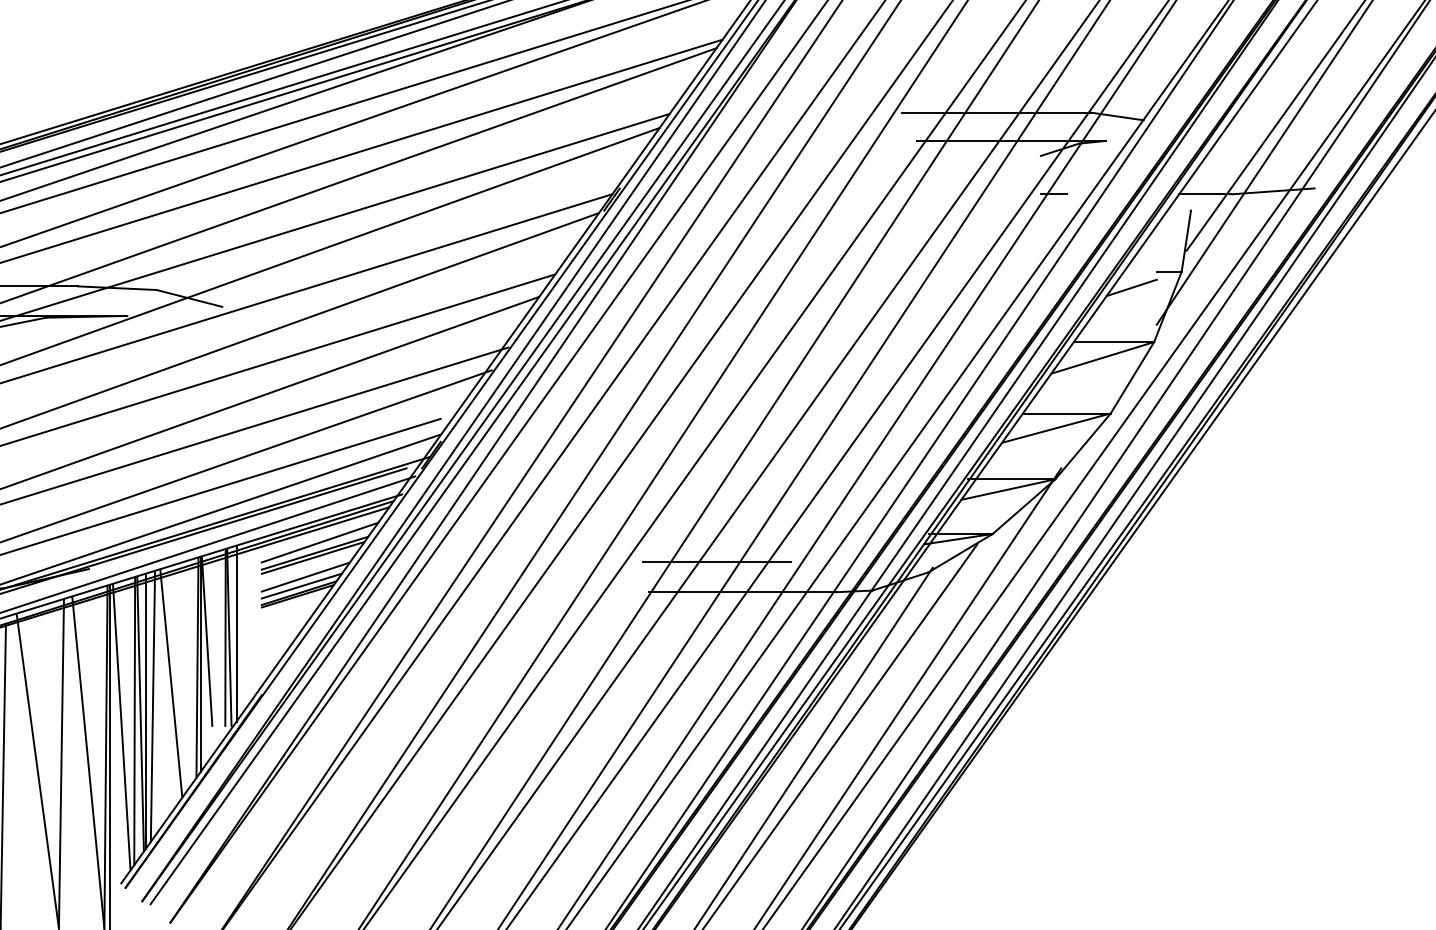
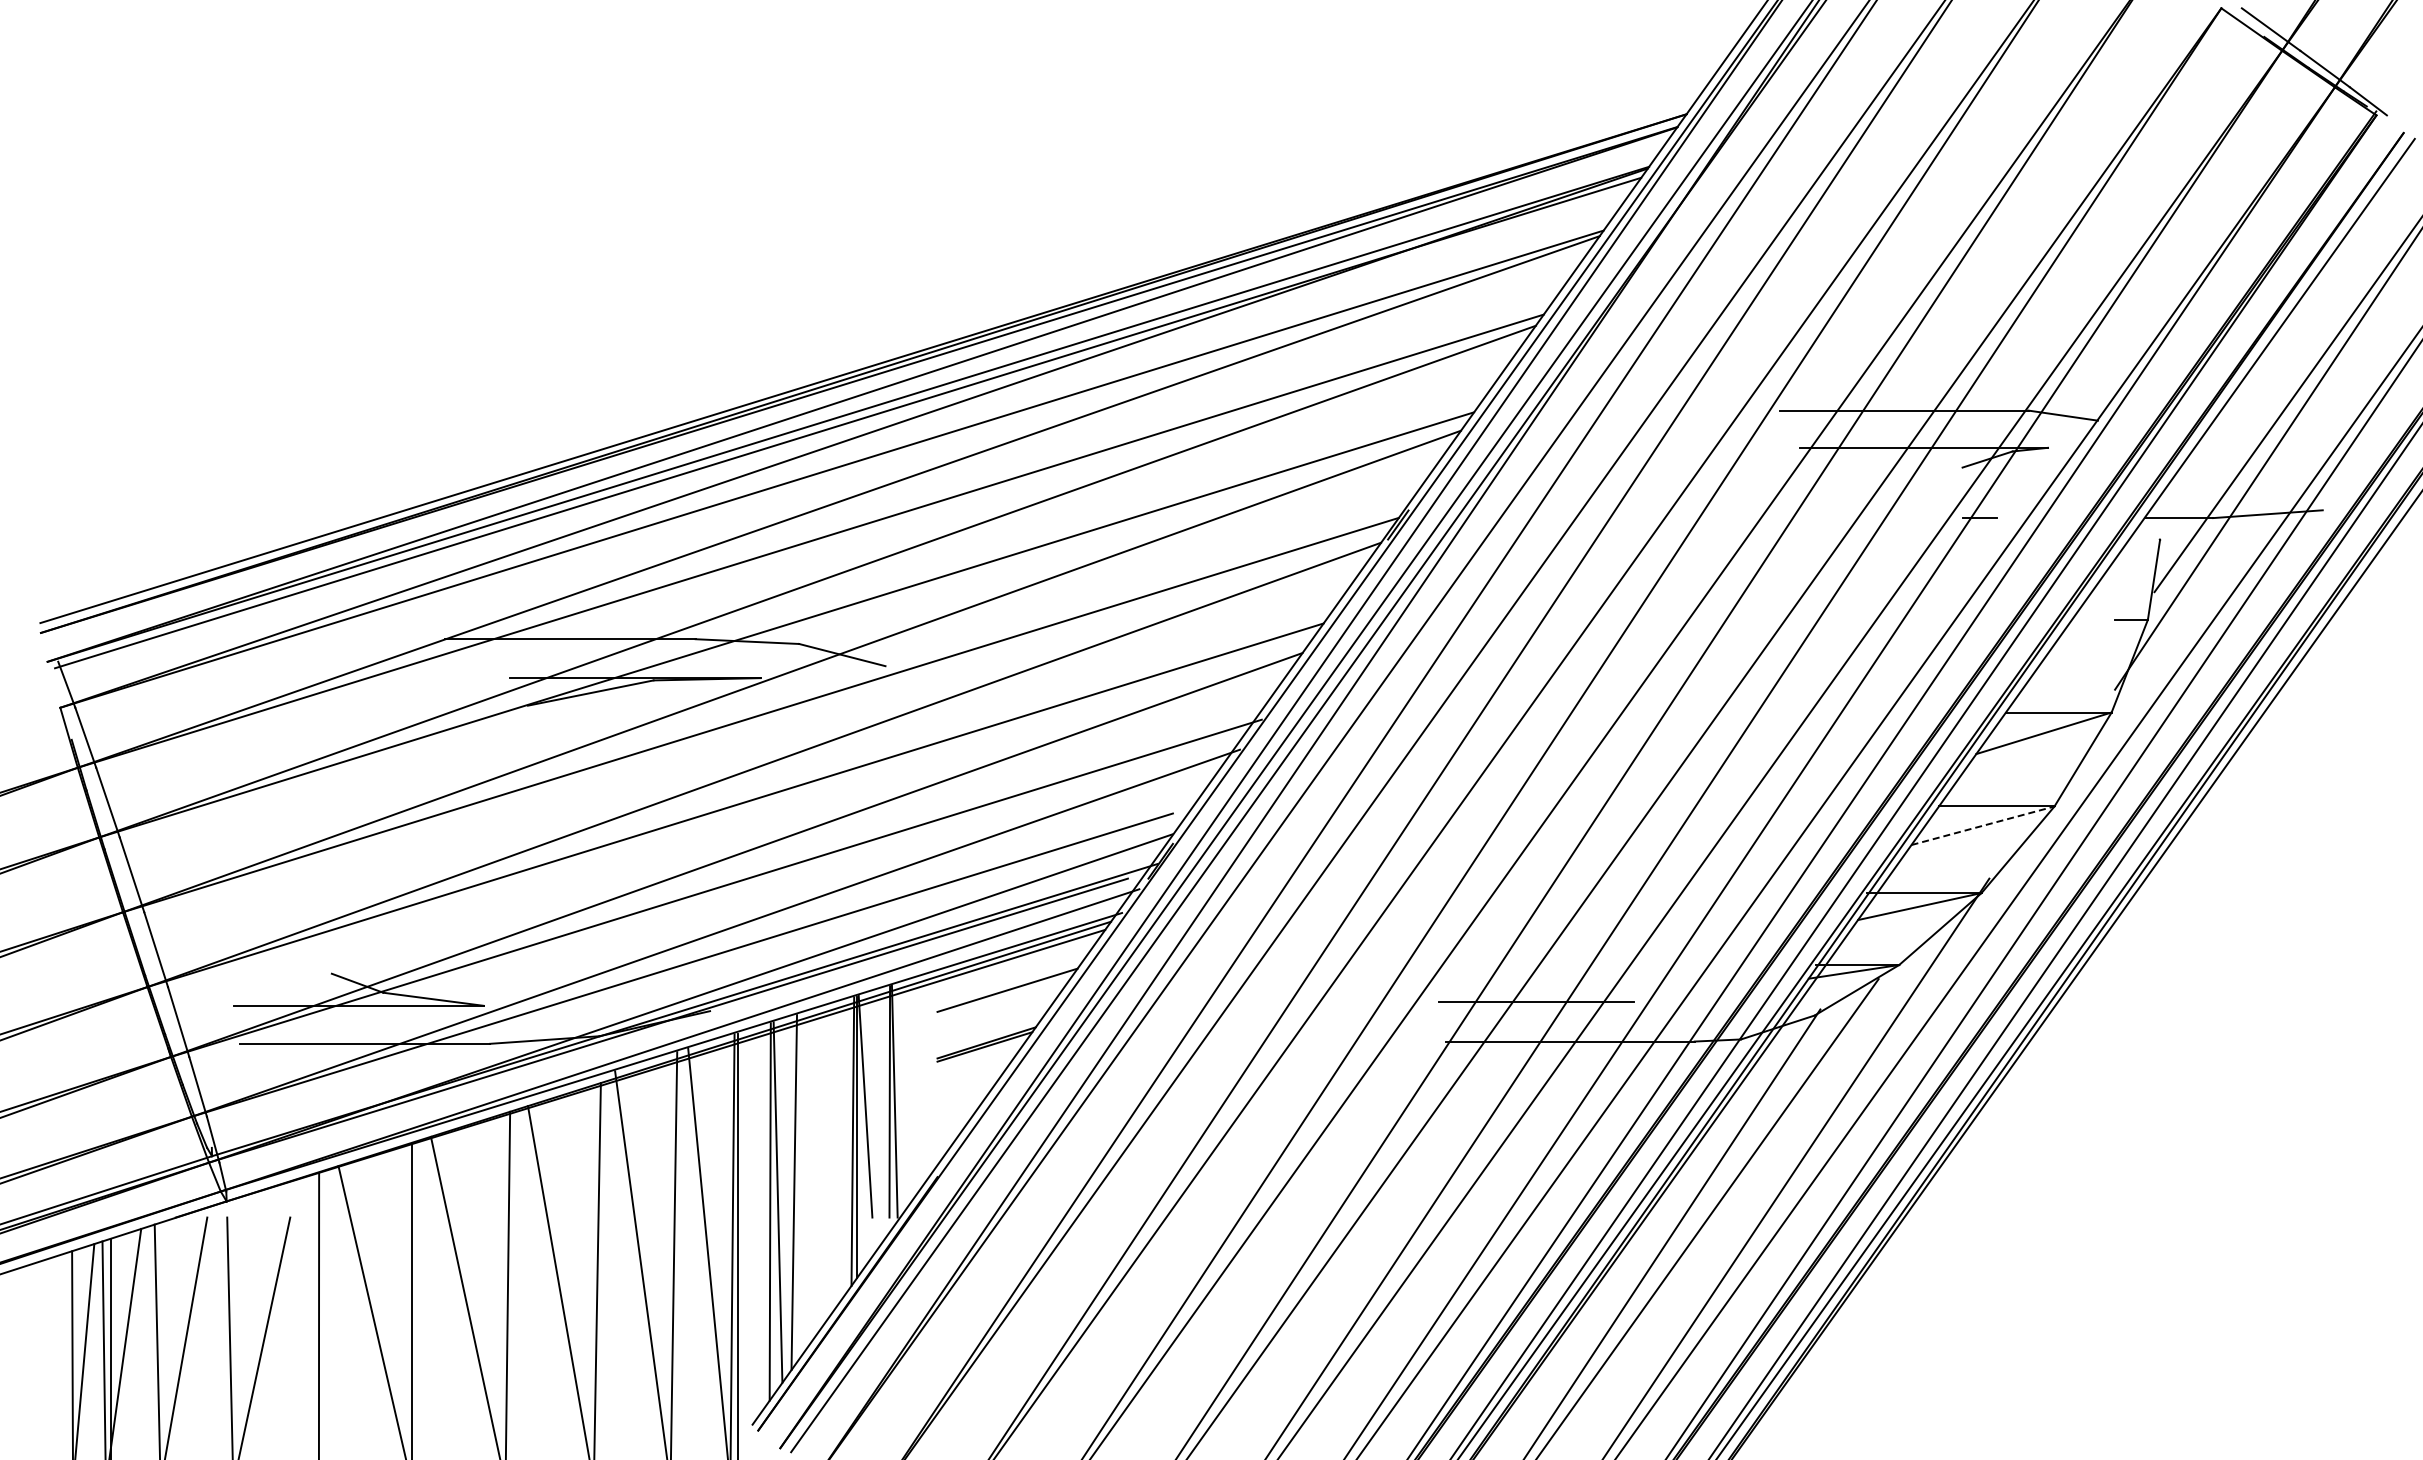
line: (1132, 287) -> (2082, 640), removed
line: (1056, 427) -> (1983, 825), solid -> dashed
line: (319, 542) -> (1013, 976), removed
line: (312, 557) -> (1004, 996), removed
line: (305, 576) -> (995, 1021), removed
line: (301, 586) -> (989, 1033), removed
line: (236, 633) -> (904, 1096), removed
line: (171, 683) -> (818, 1161), removed
line: (146, 711) -> (785, 1198), removed
line: (121, 727) -> (752, 1219), removed

